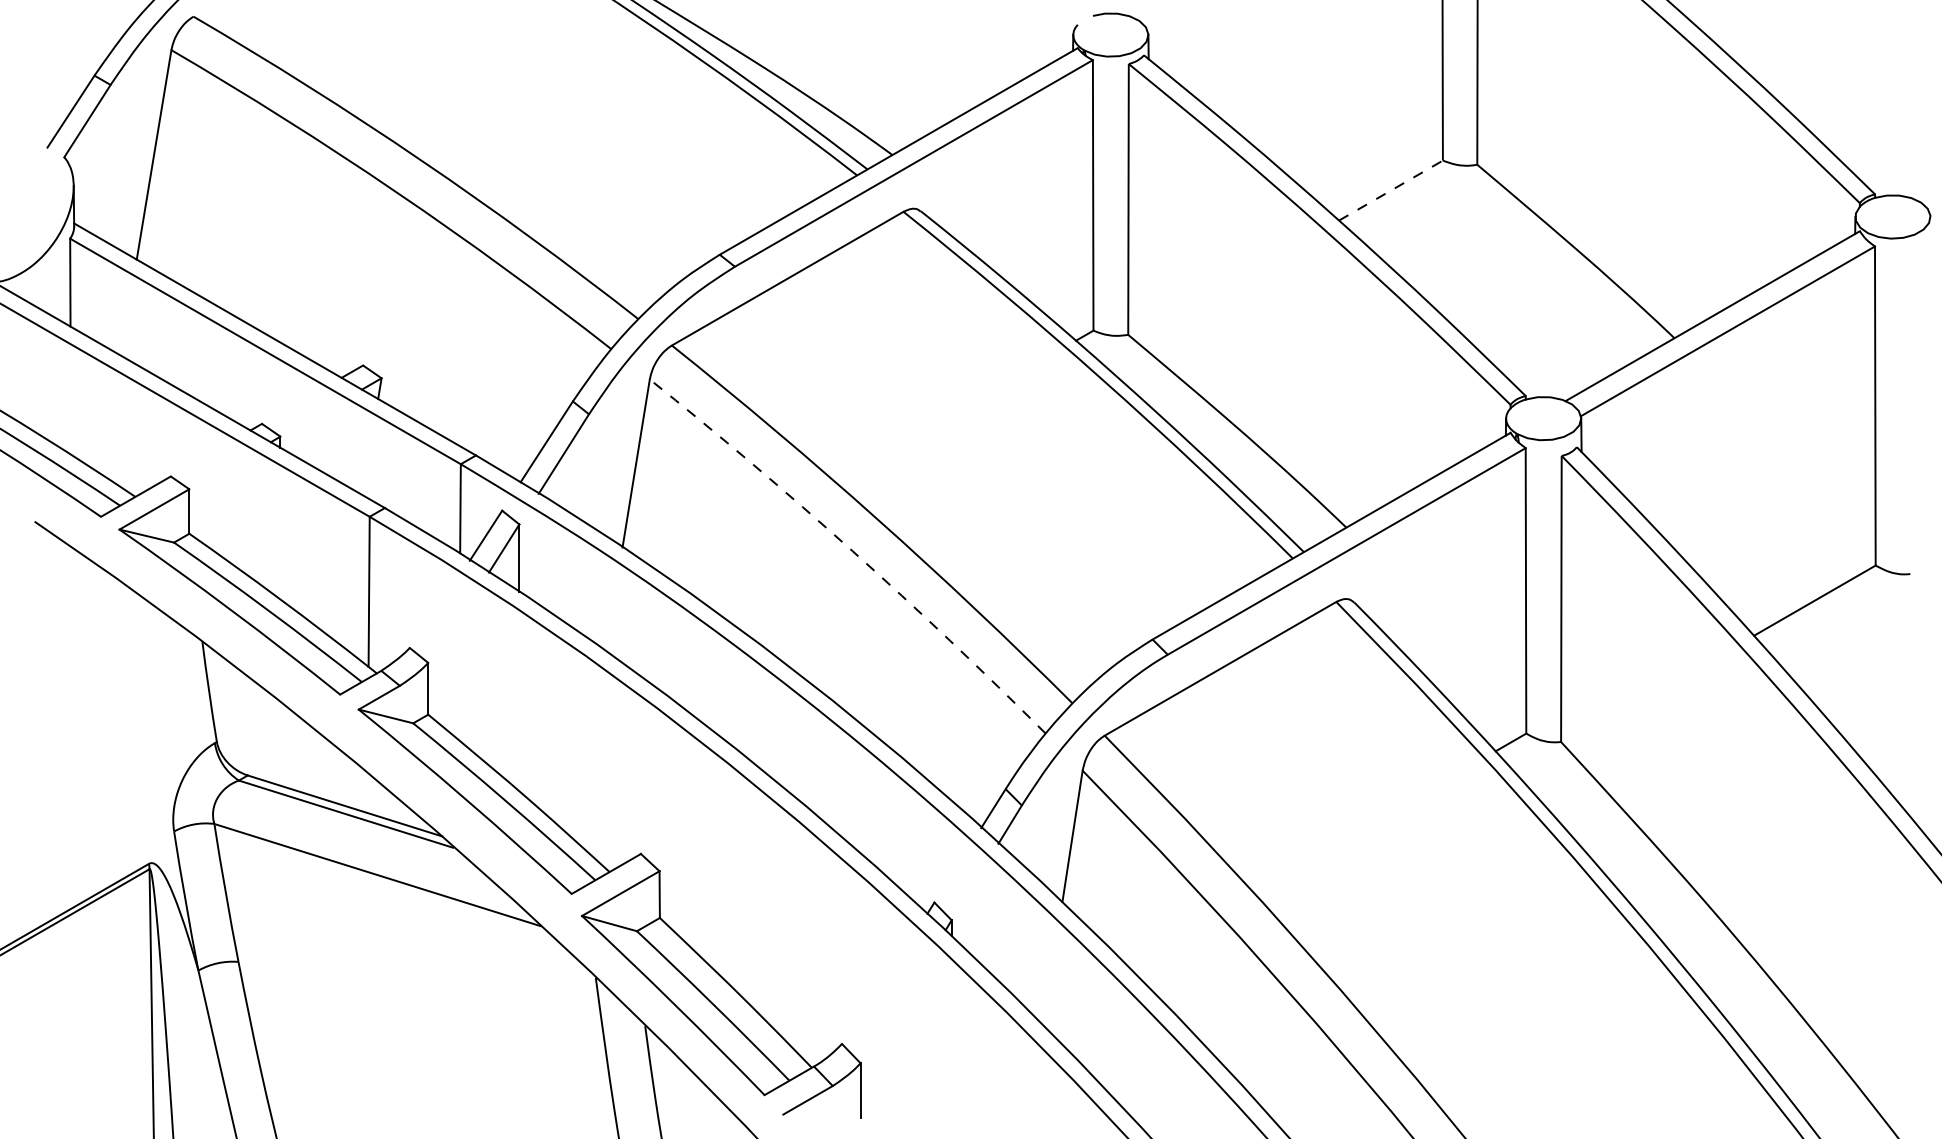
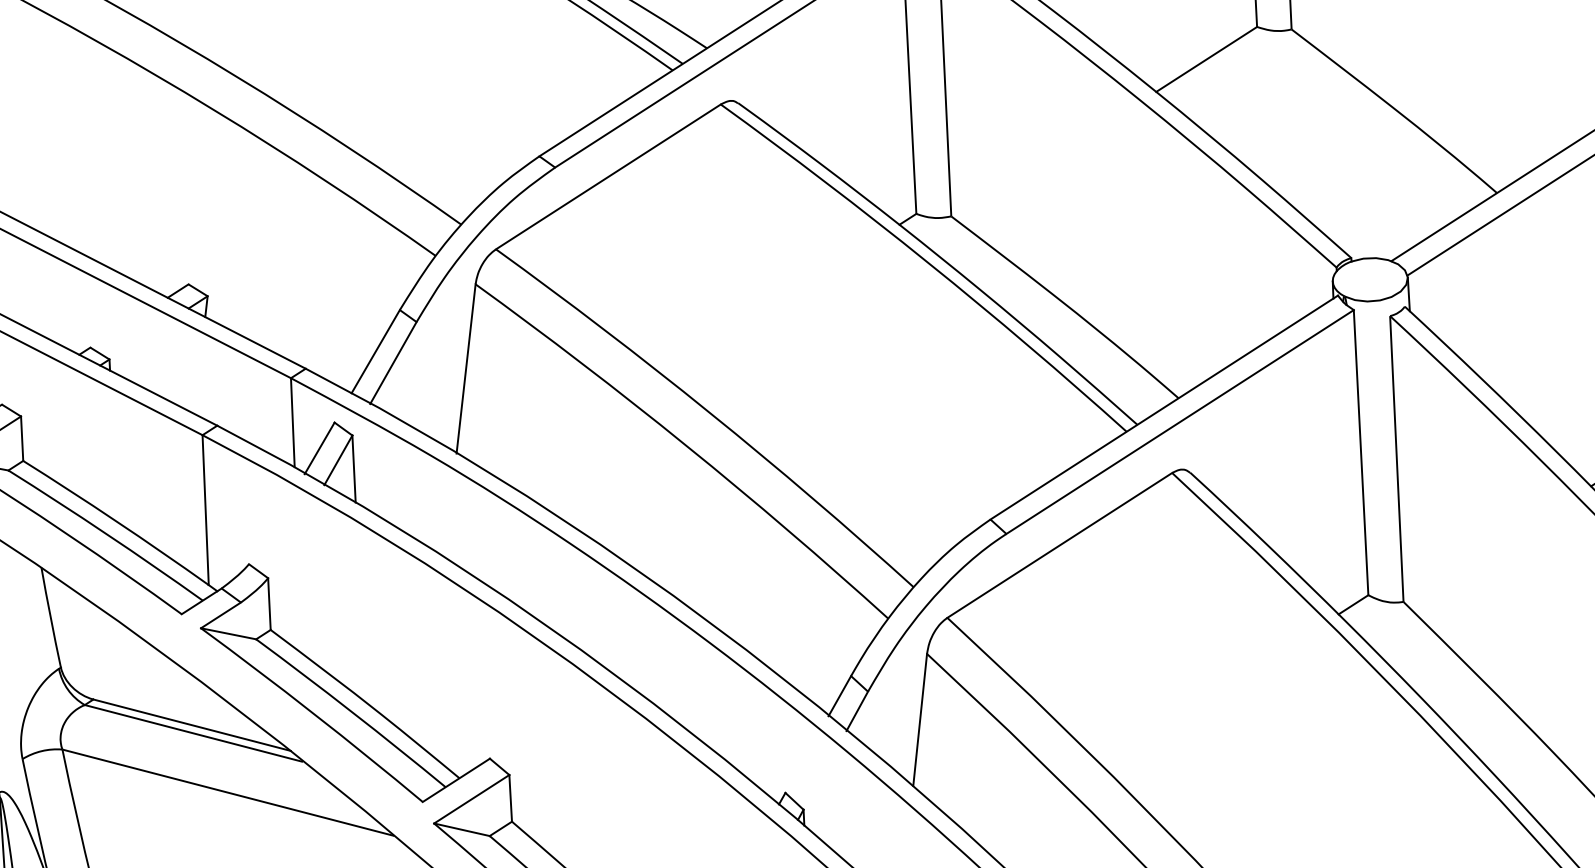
line: (1390, 190) -> (1206, 59), dashed -> solid
arc: (852, 551) -> (686, 446), dashed -> solid

